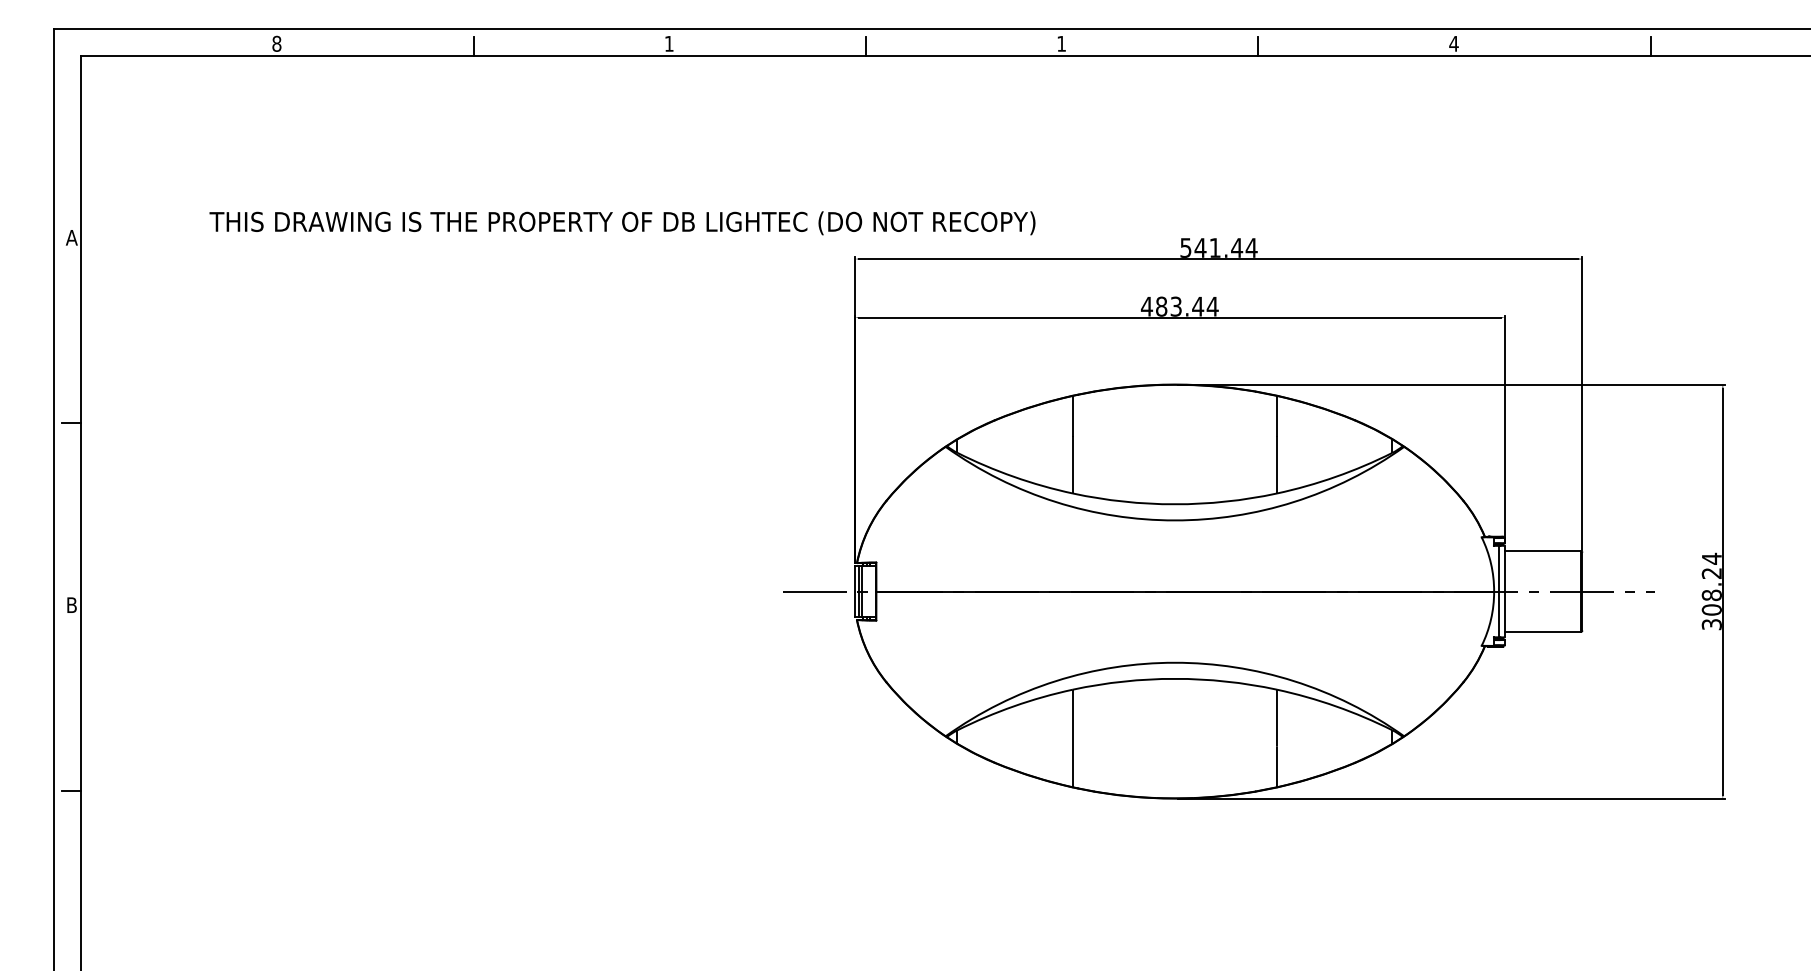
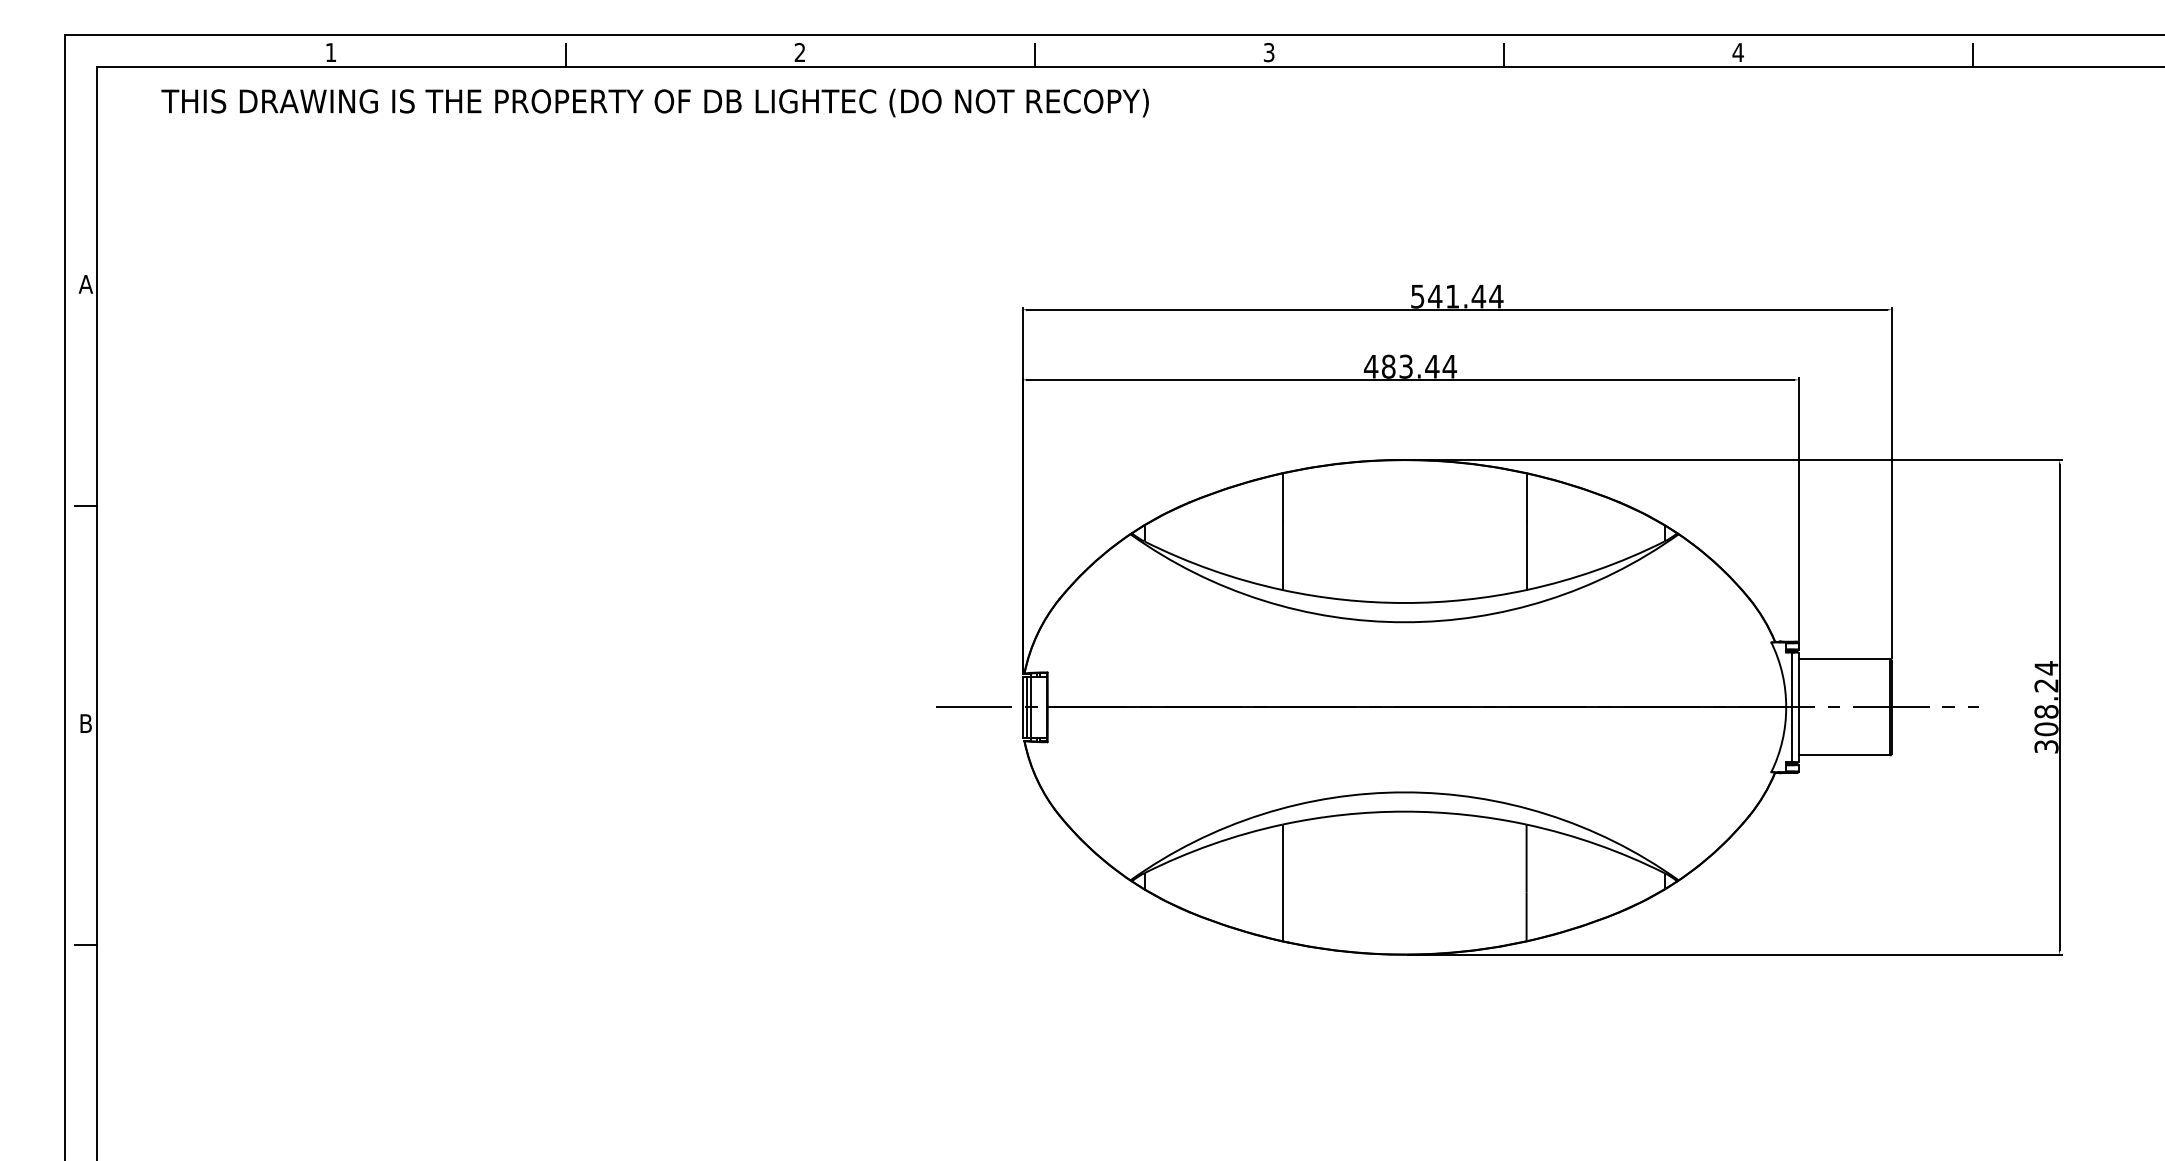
text: (668, 42) -> (799, 51), 1 -> 2
text: (276, 43) -> (330, 52), 8 -> 1
text: (1061, 43) -> (1269, 52), 1 -> 3
text: (621, 222) -> (654, 102), moved

